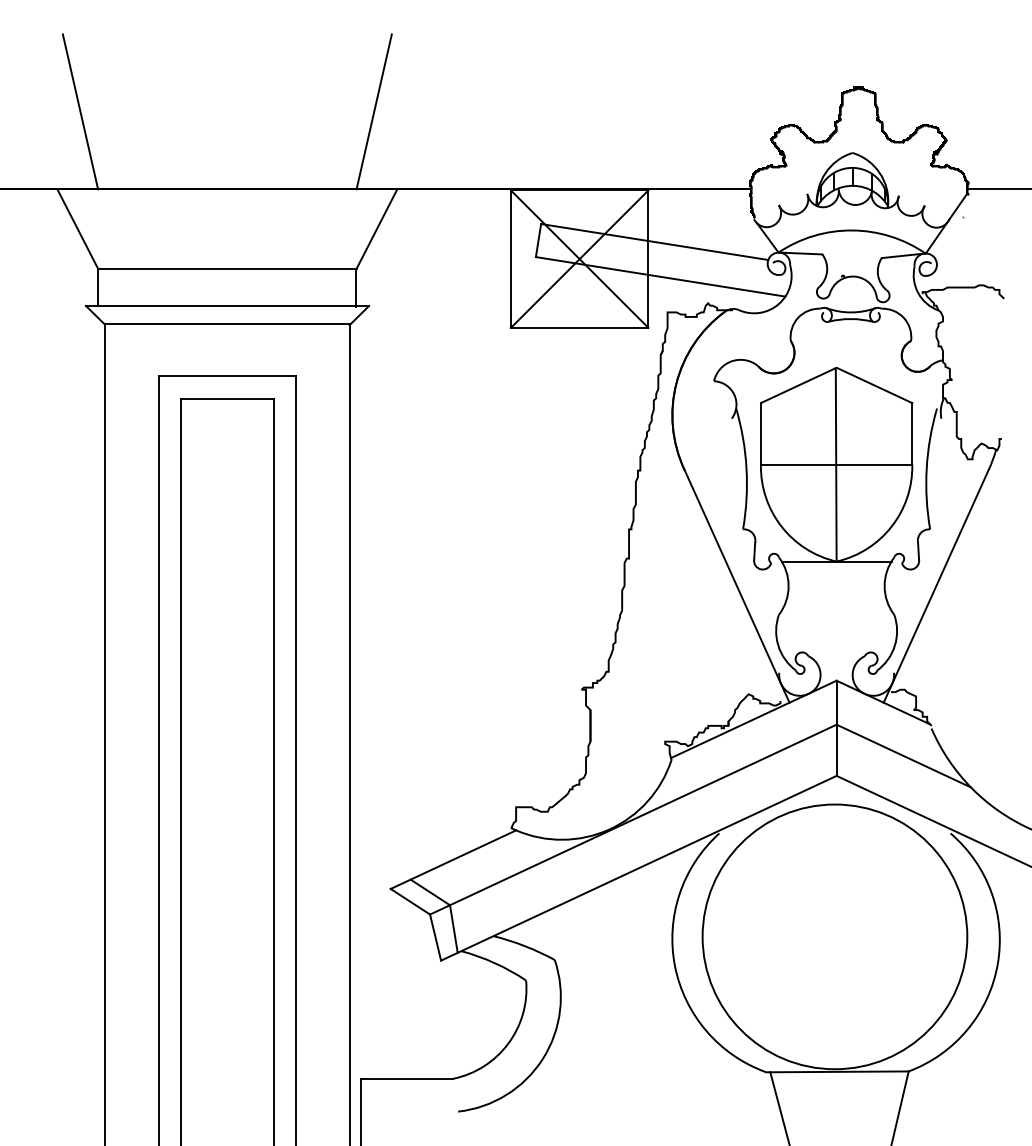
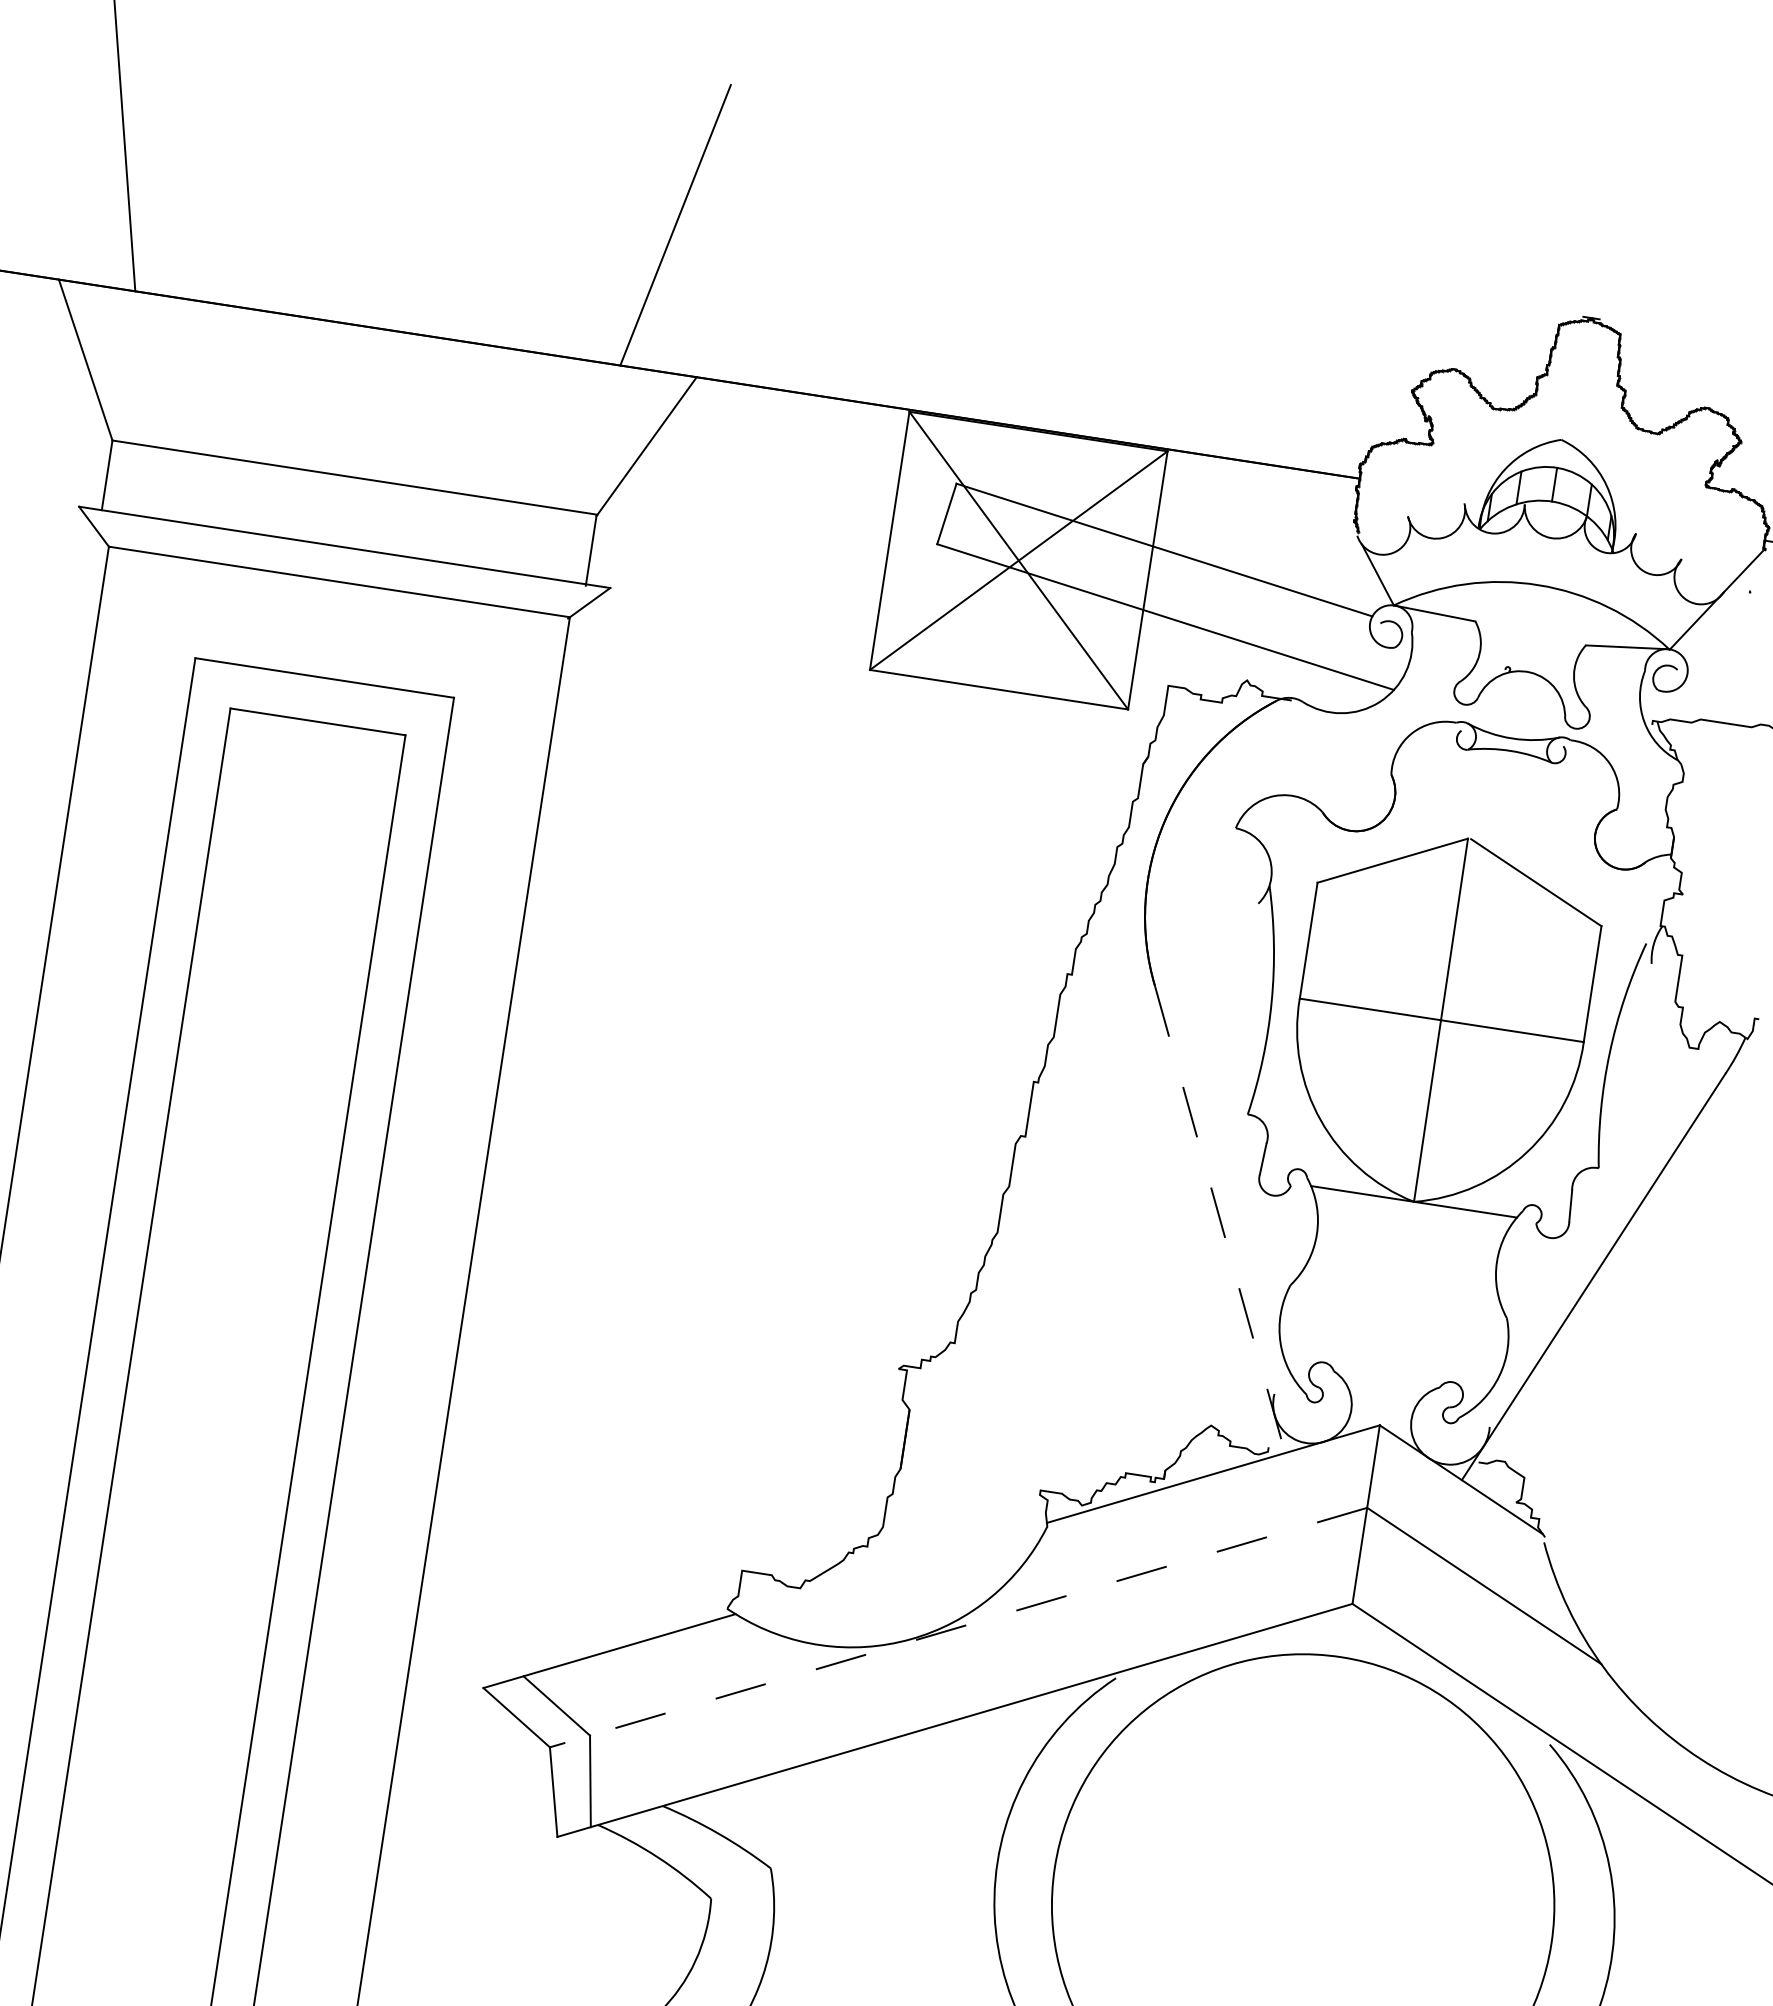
line: (737, 586) -> (1220, 1220), solid -> dashed
line: (632, 819) -> (957, 1627), solid -> dashed

